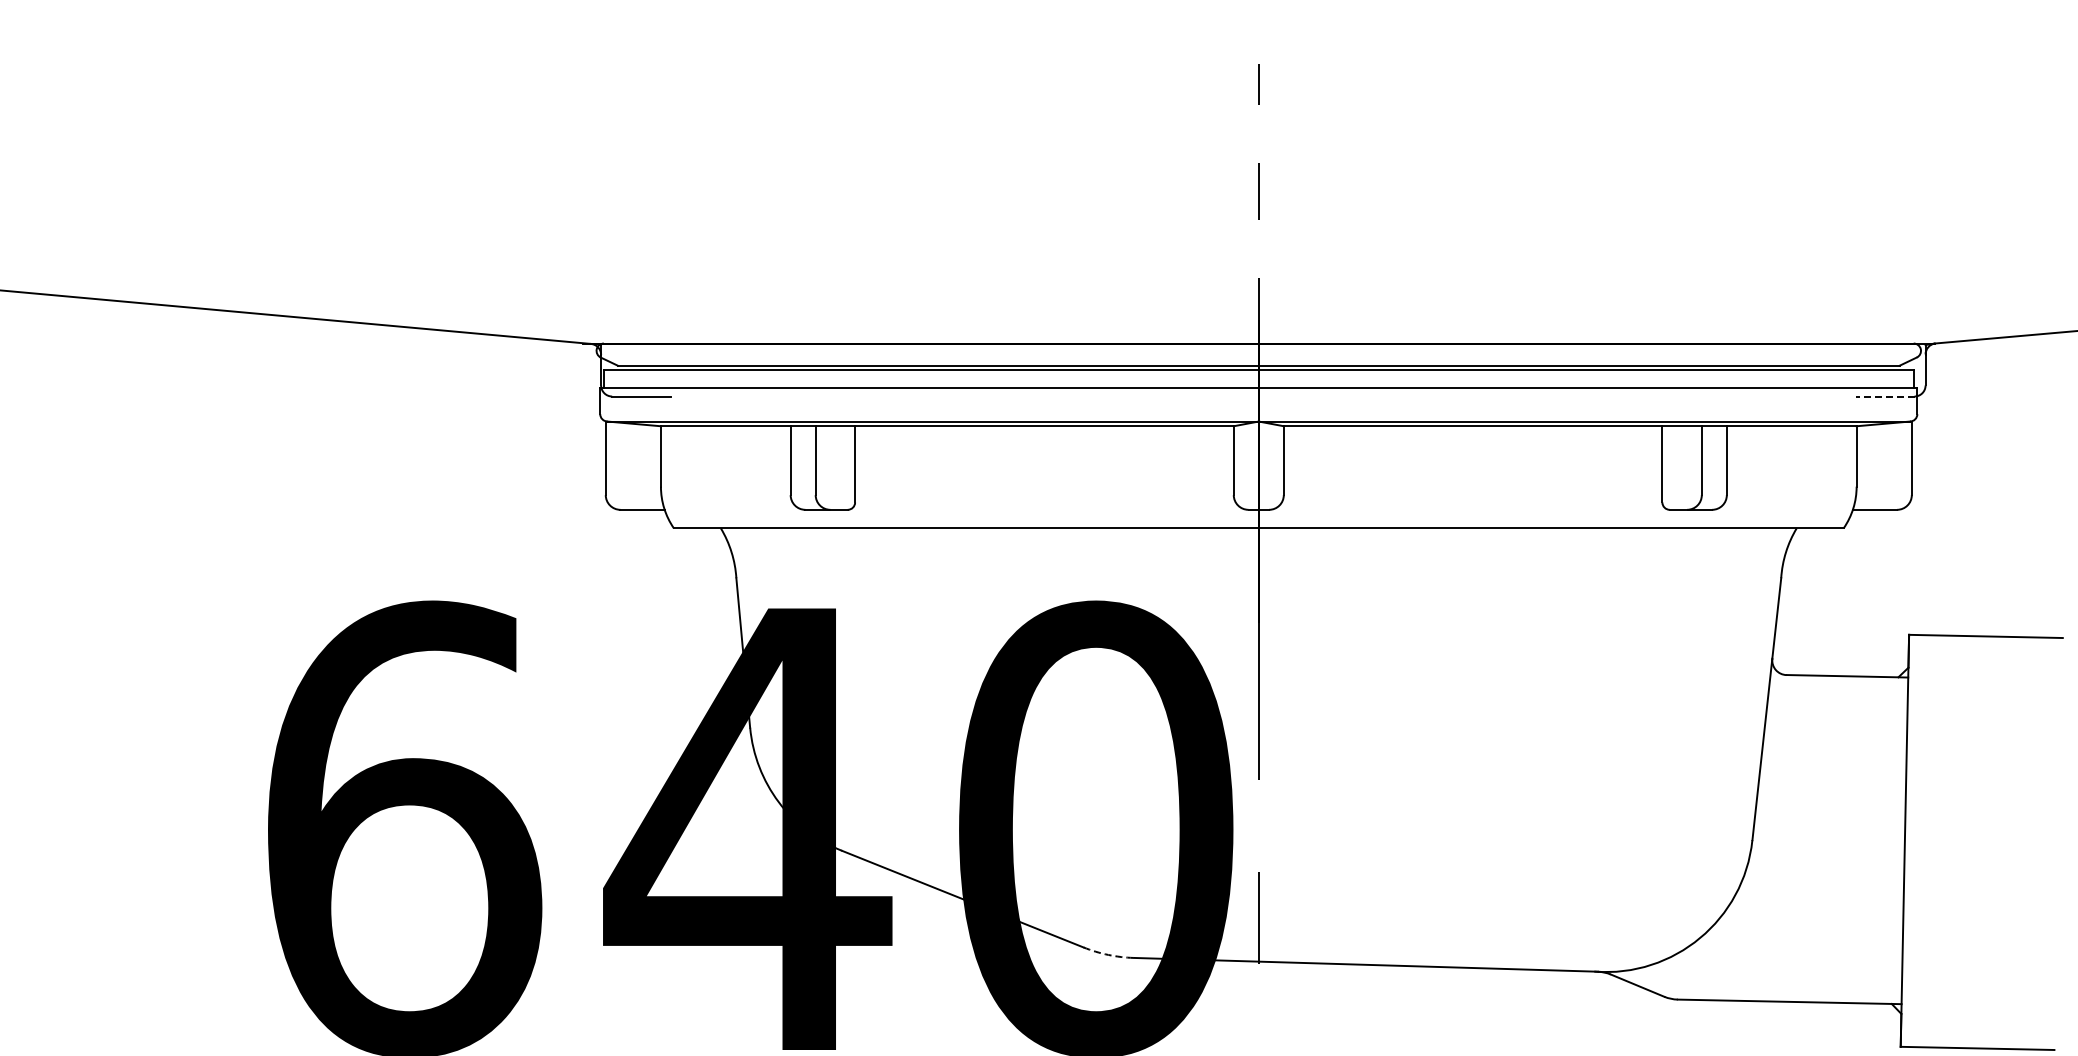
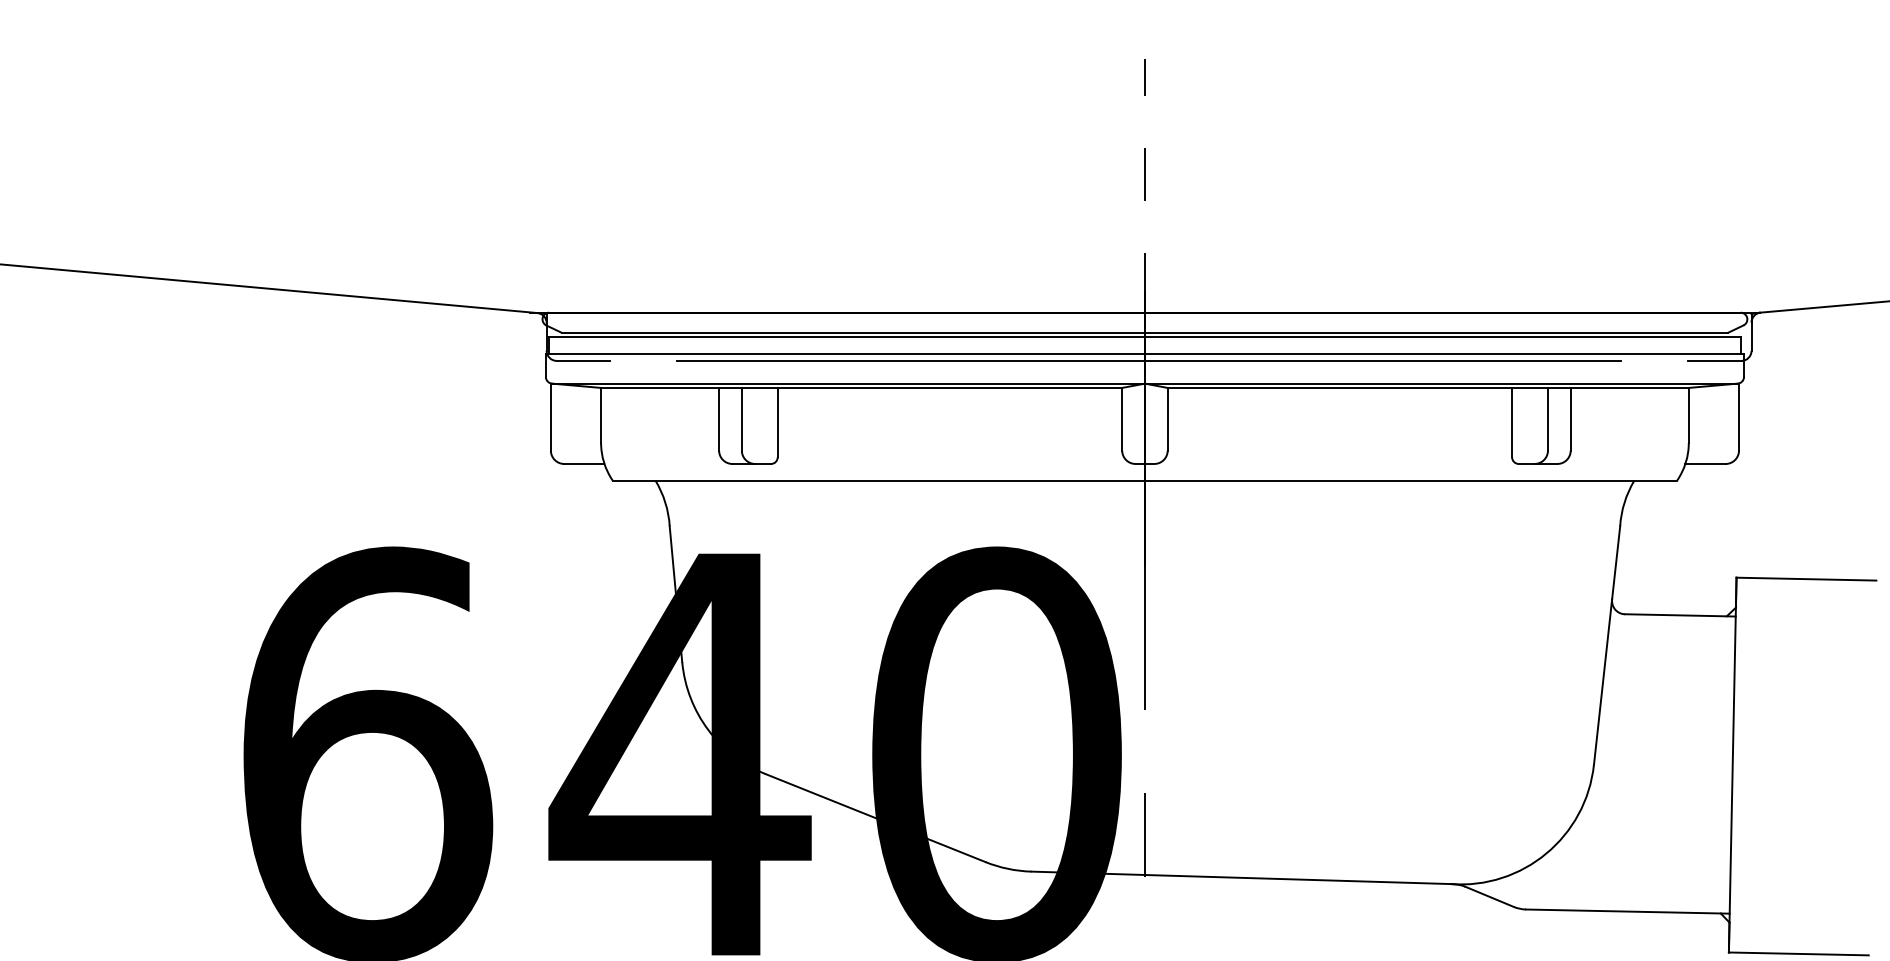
line: (1263, 396) -> (1149, 360), added
line: (1884, 396) -> (1714, 360), dashed -> solid
arc: (1108, 954) -> (1008, 868), dashed -> solid

